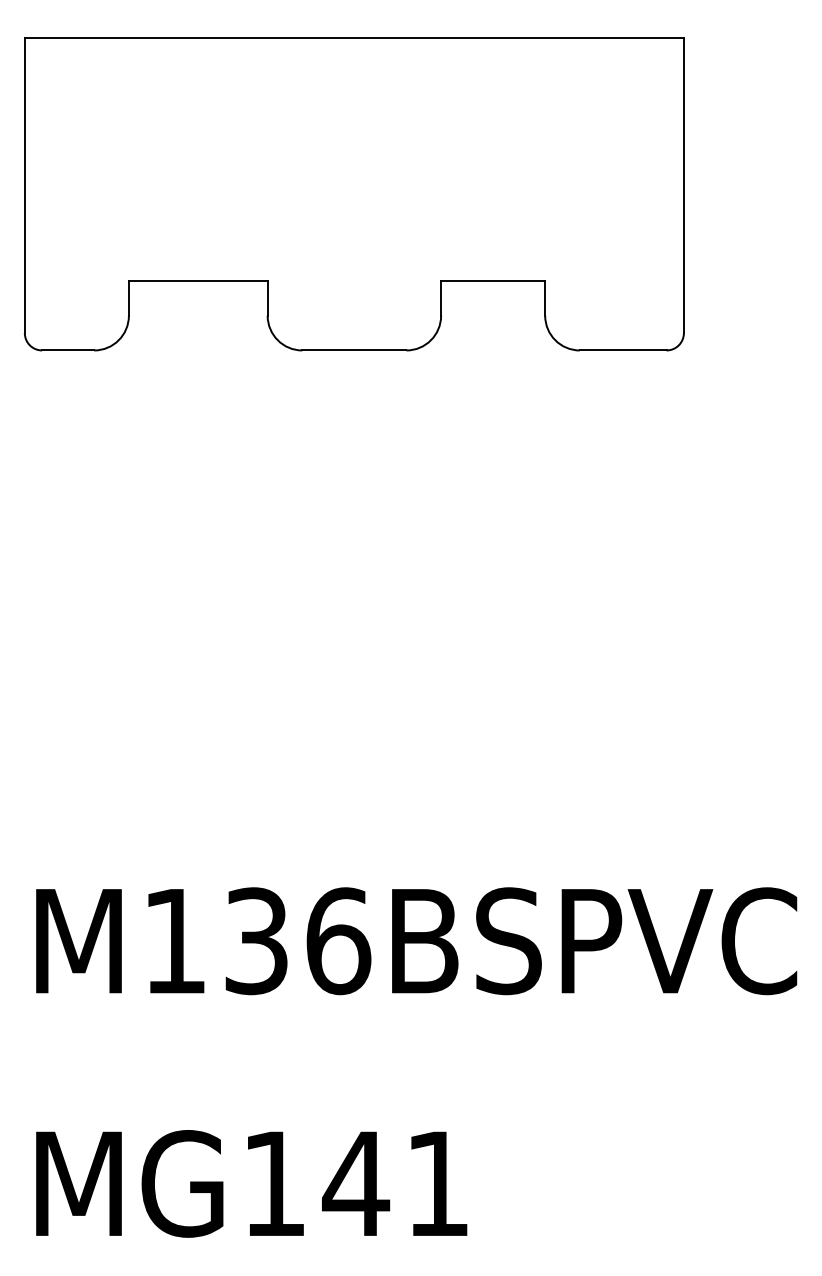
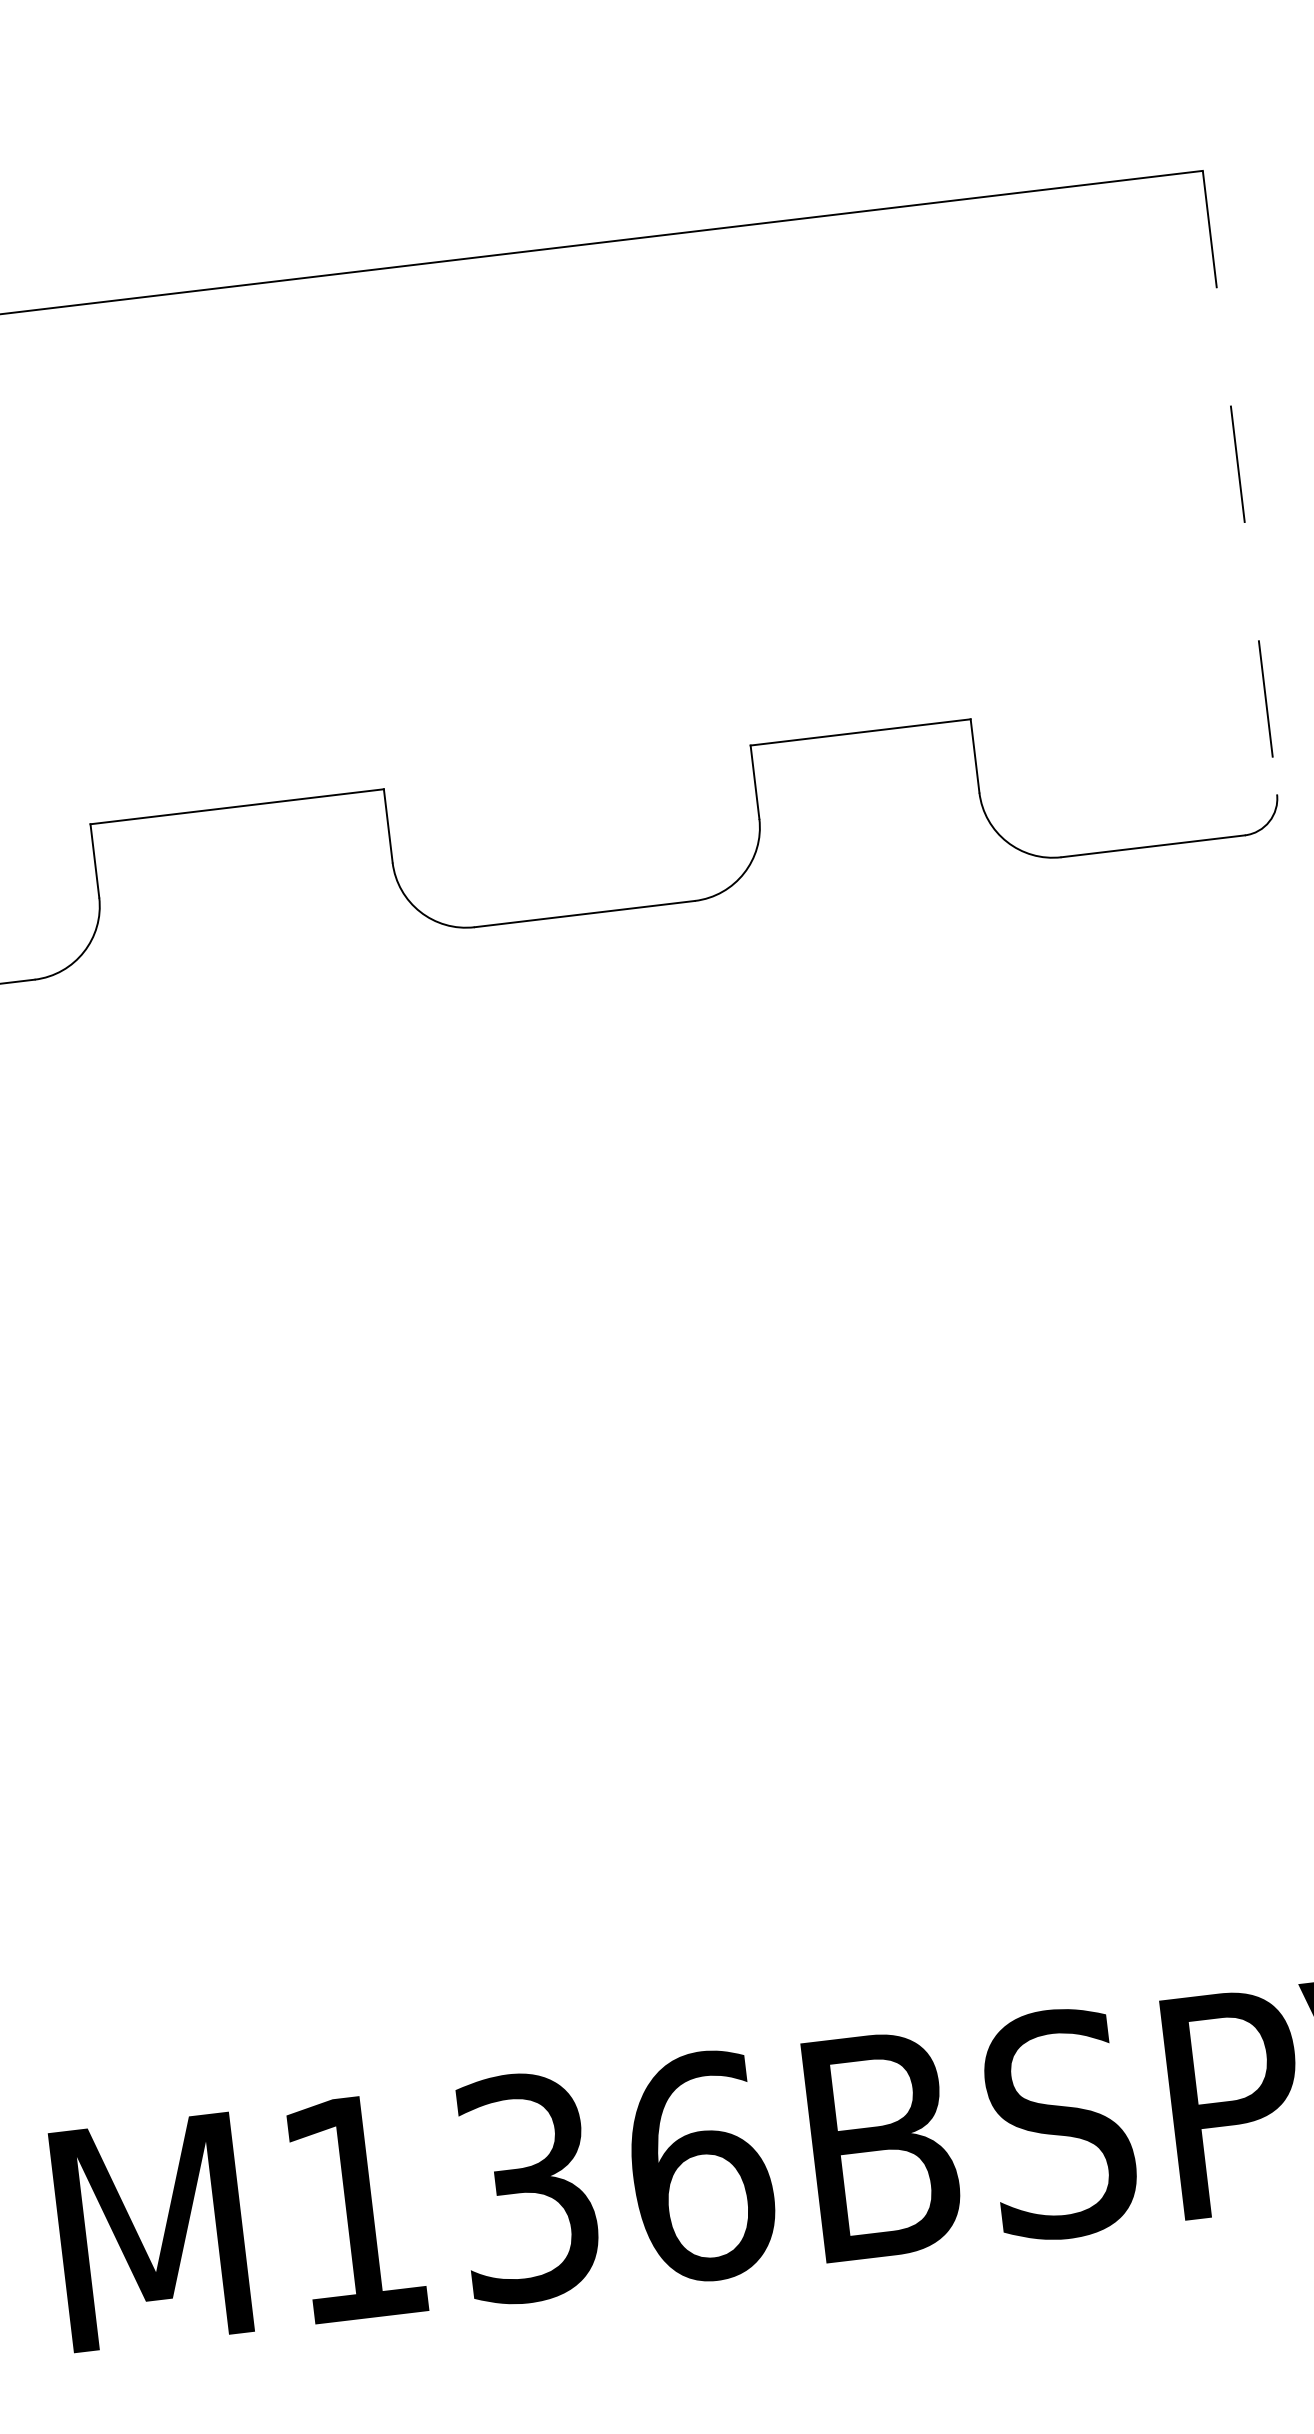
line: (683, 186) -> (1239, 484), solid -> dashed

